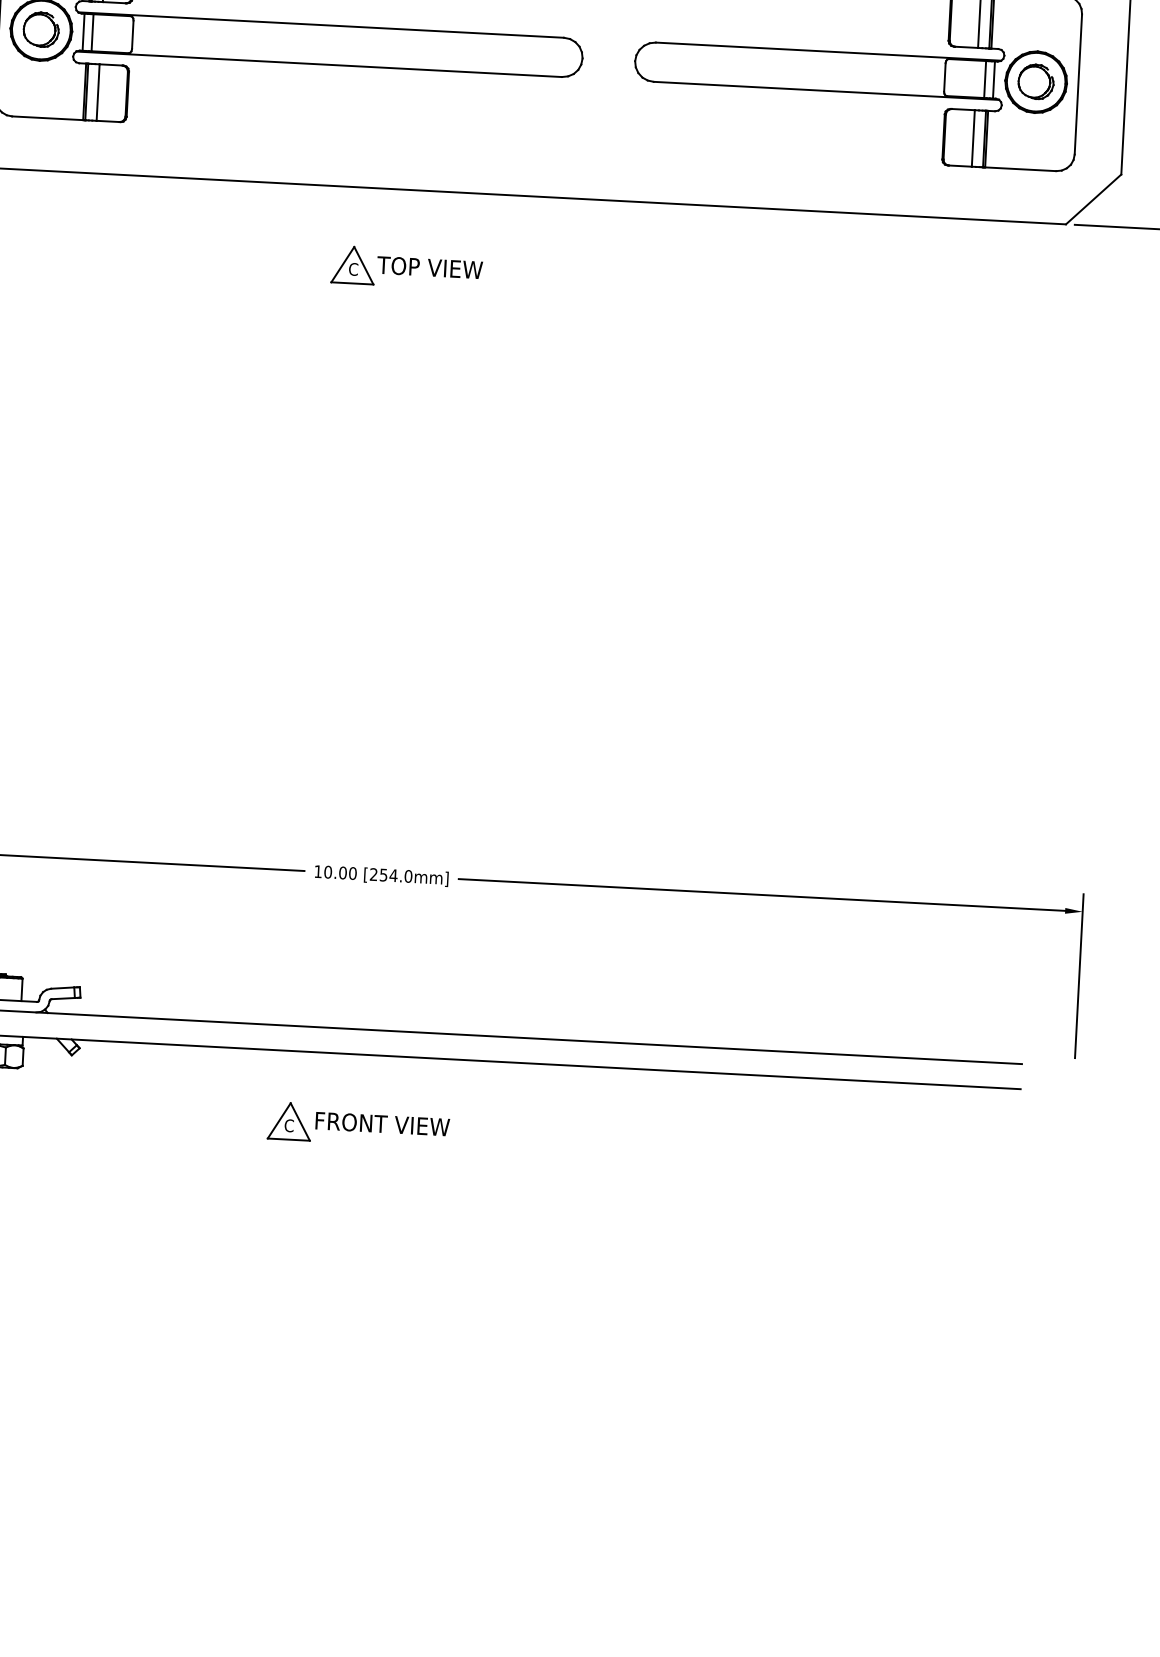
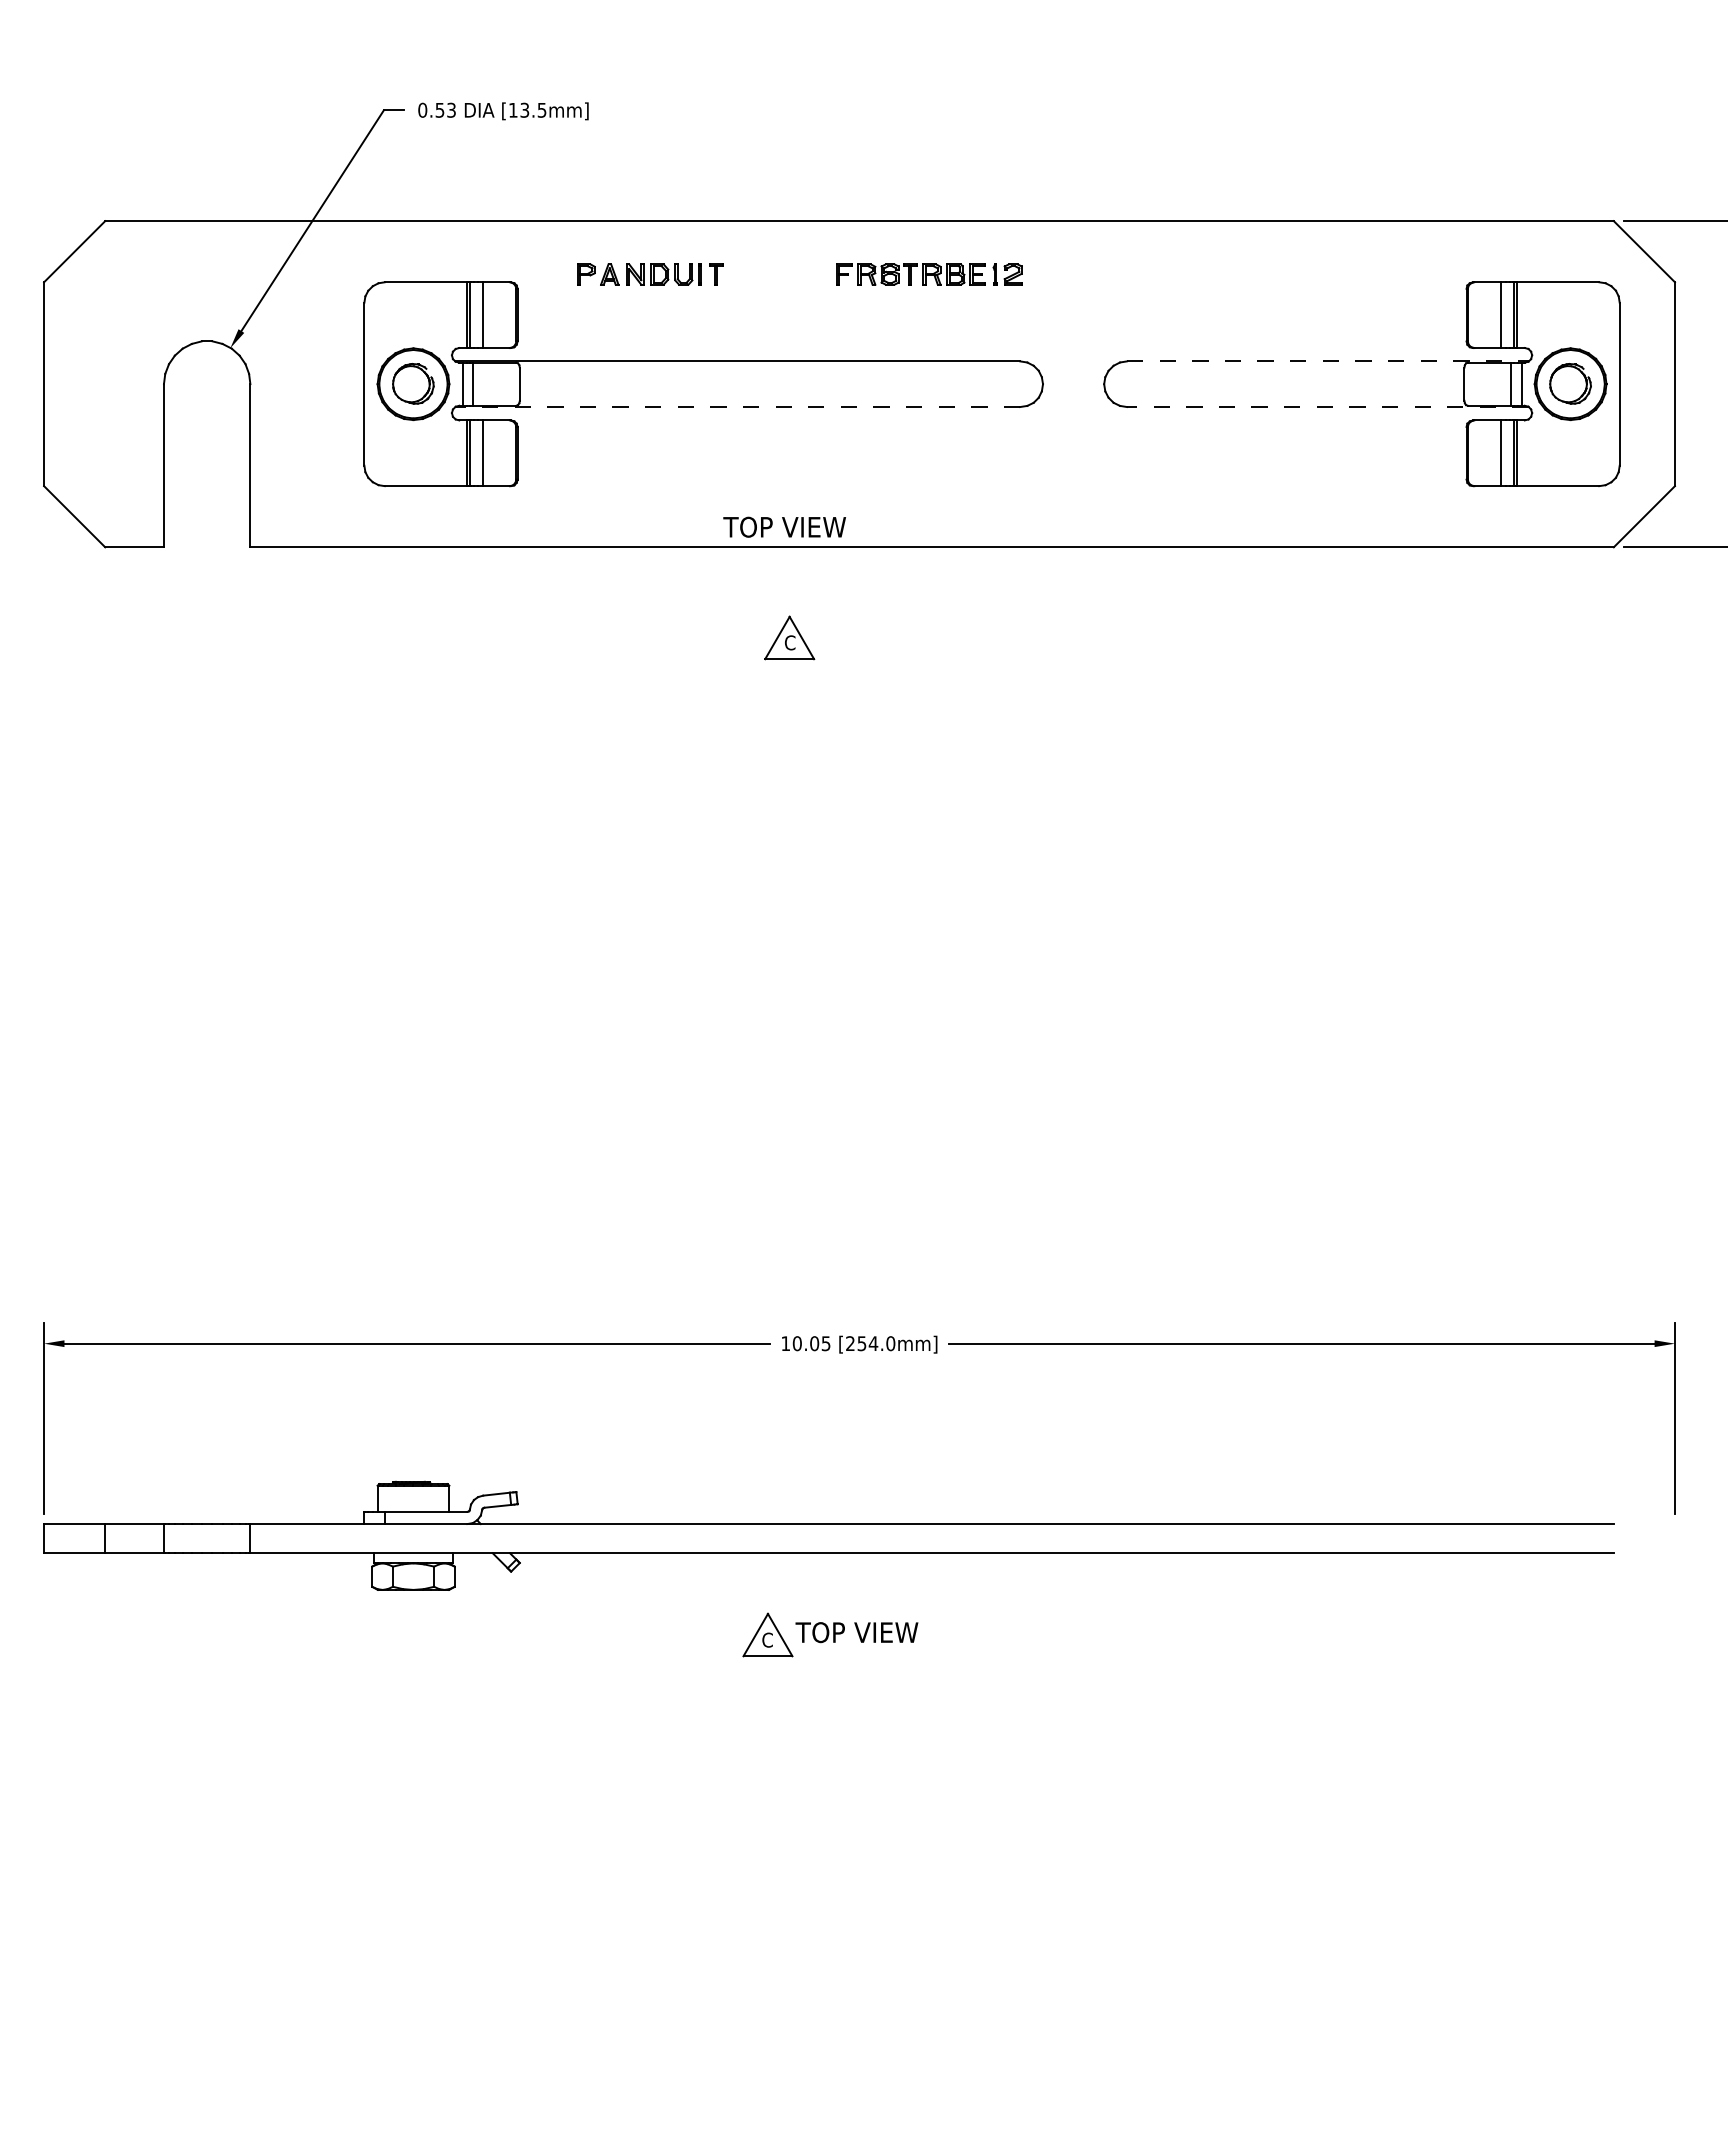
line: (828, 51) -> (1327, 361), solid -> dashed
line: (318, 64) -> (737, 407), solid -> dashed
line: (826, 91) -> (1327, 407), solid -> dashed
text: (429, 267) -> (784, 526), moved
text: (352, 873) -> (825, 1343), 10.00 -> 10.05
text: (381, 1124) -> (874, 1632), FRONT VIEW -> TOP VIEW

